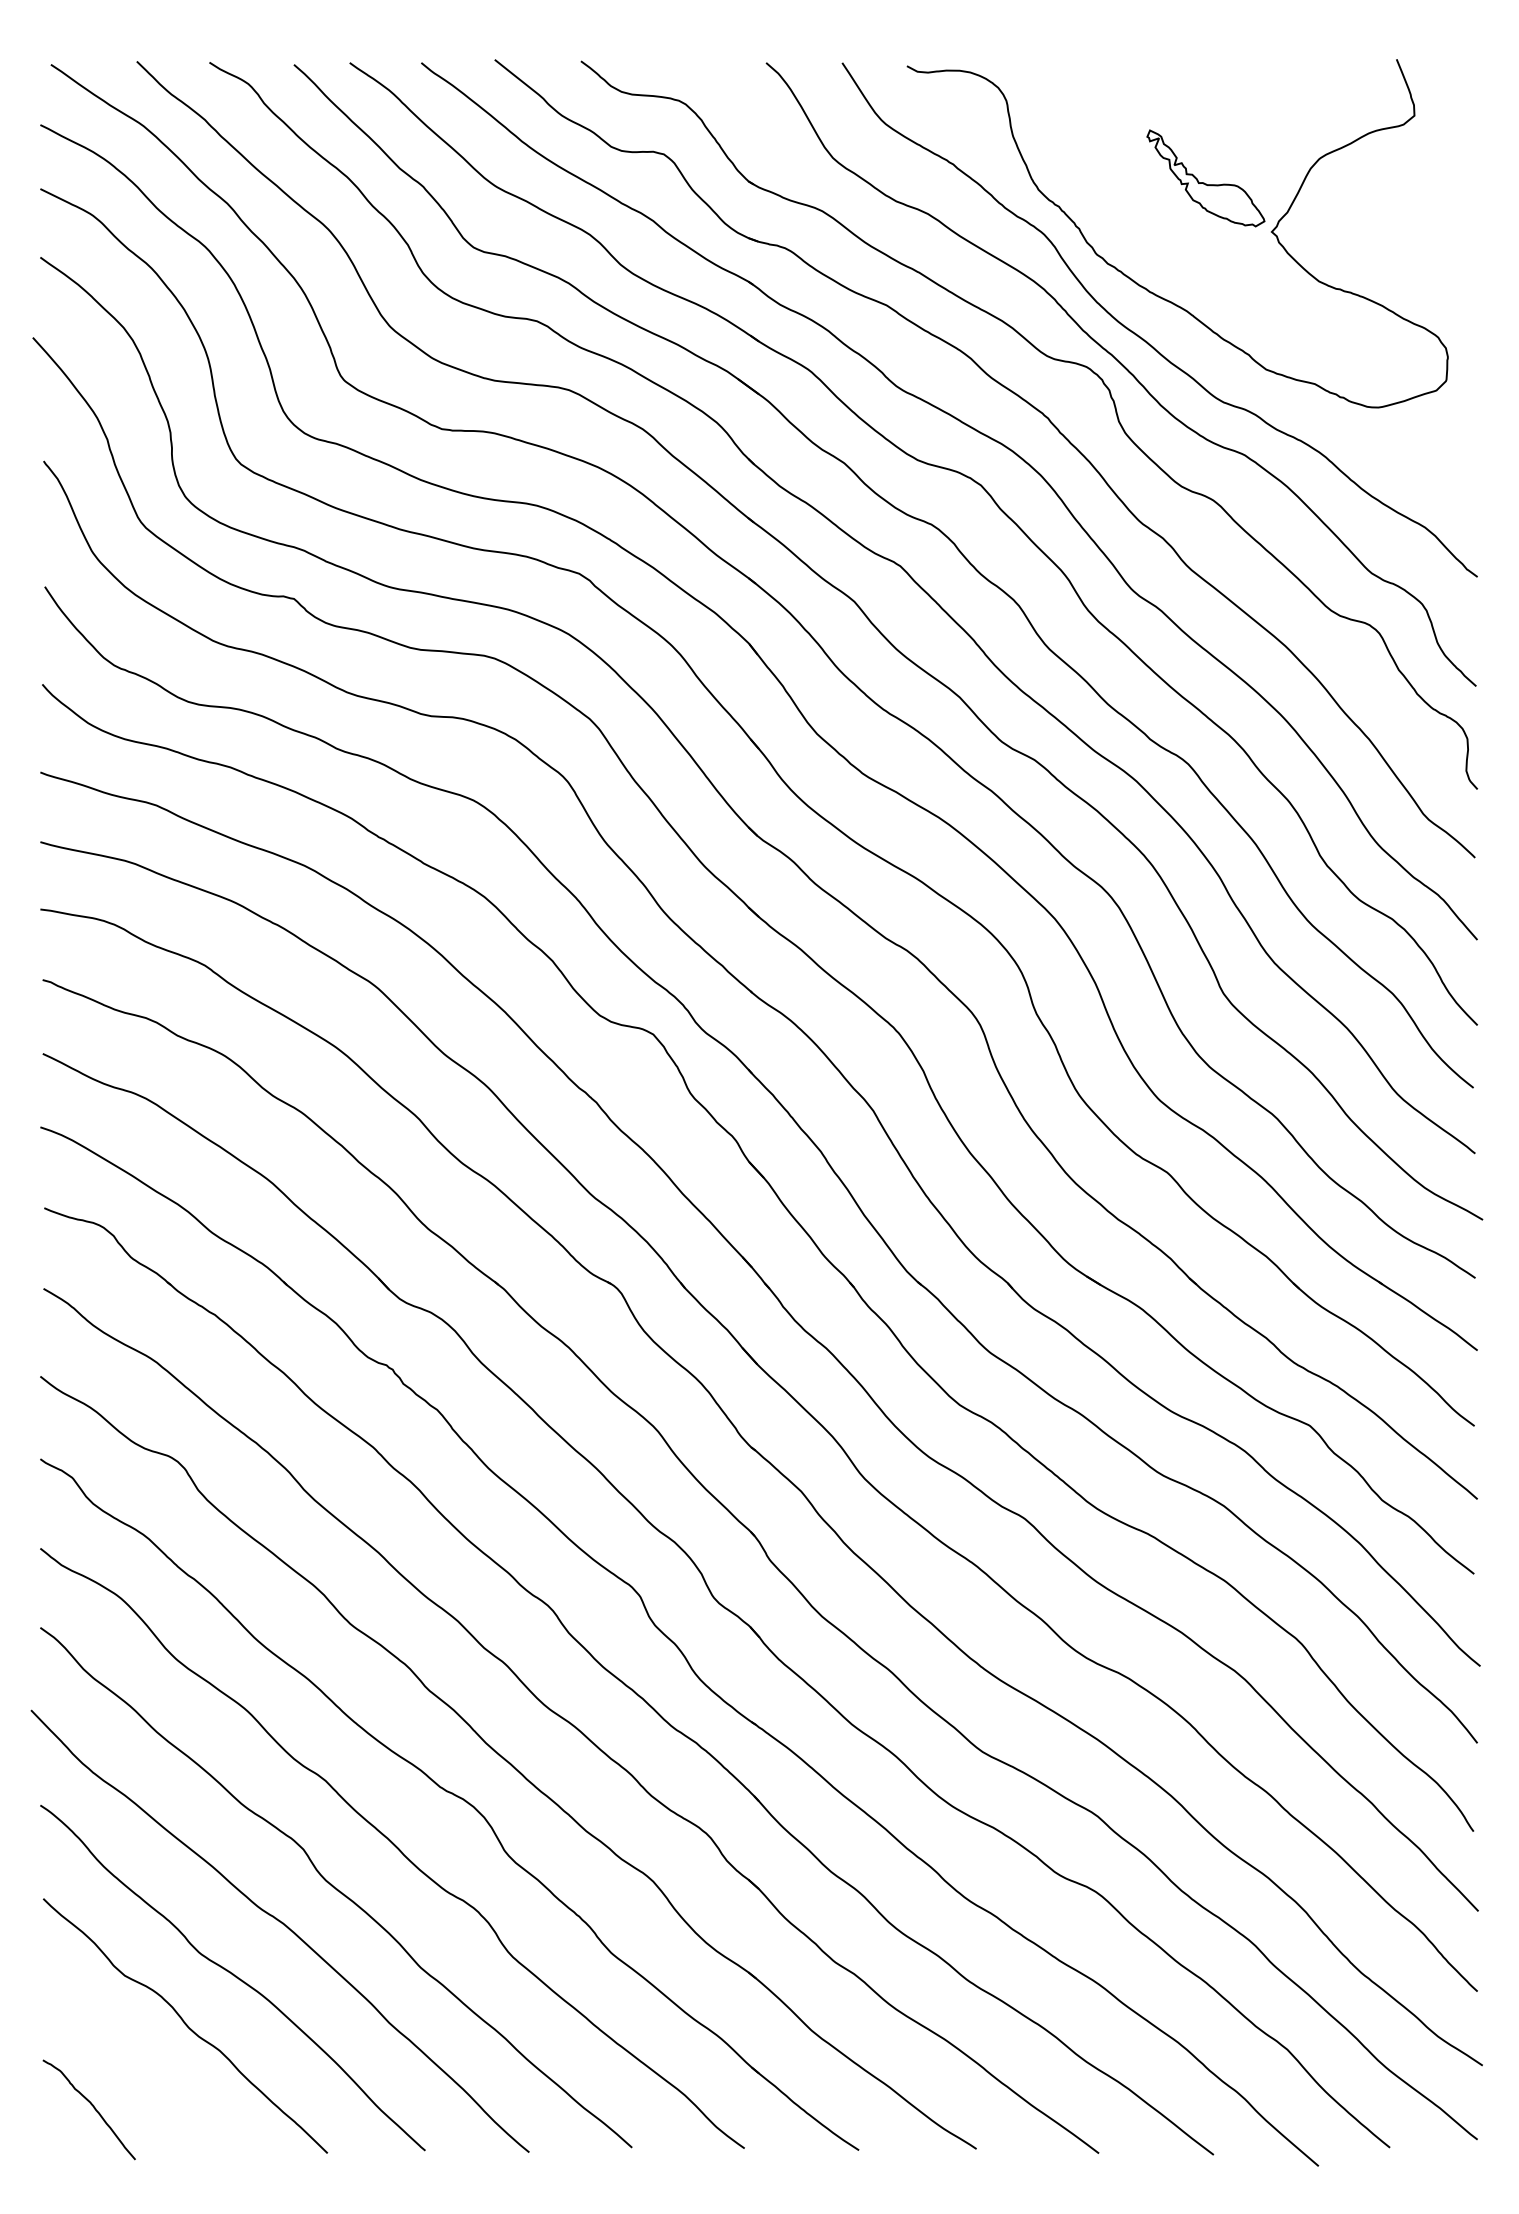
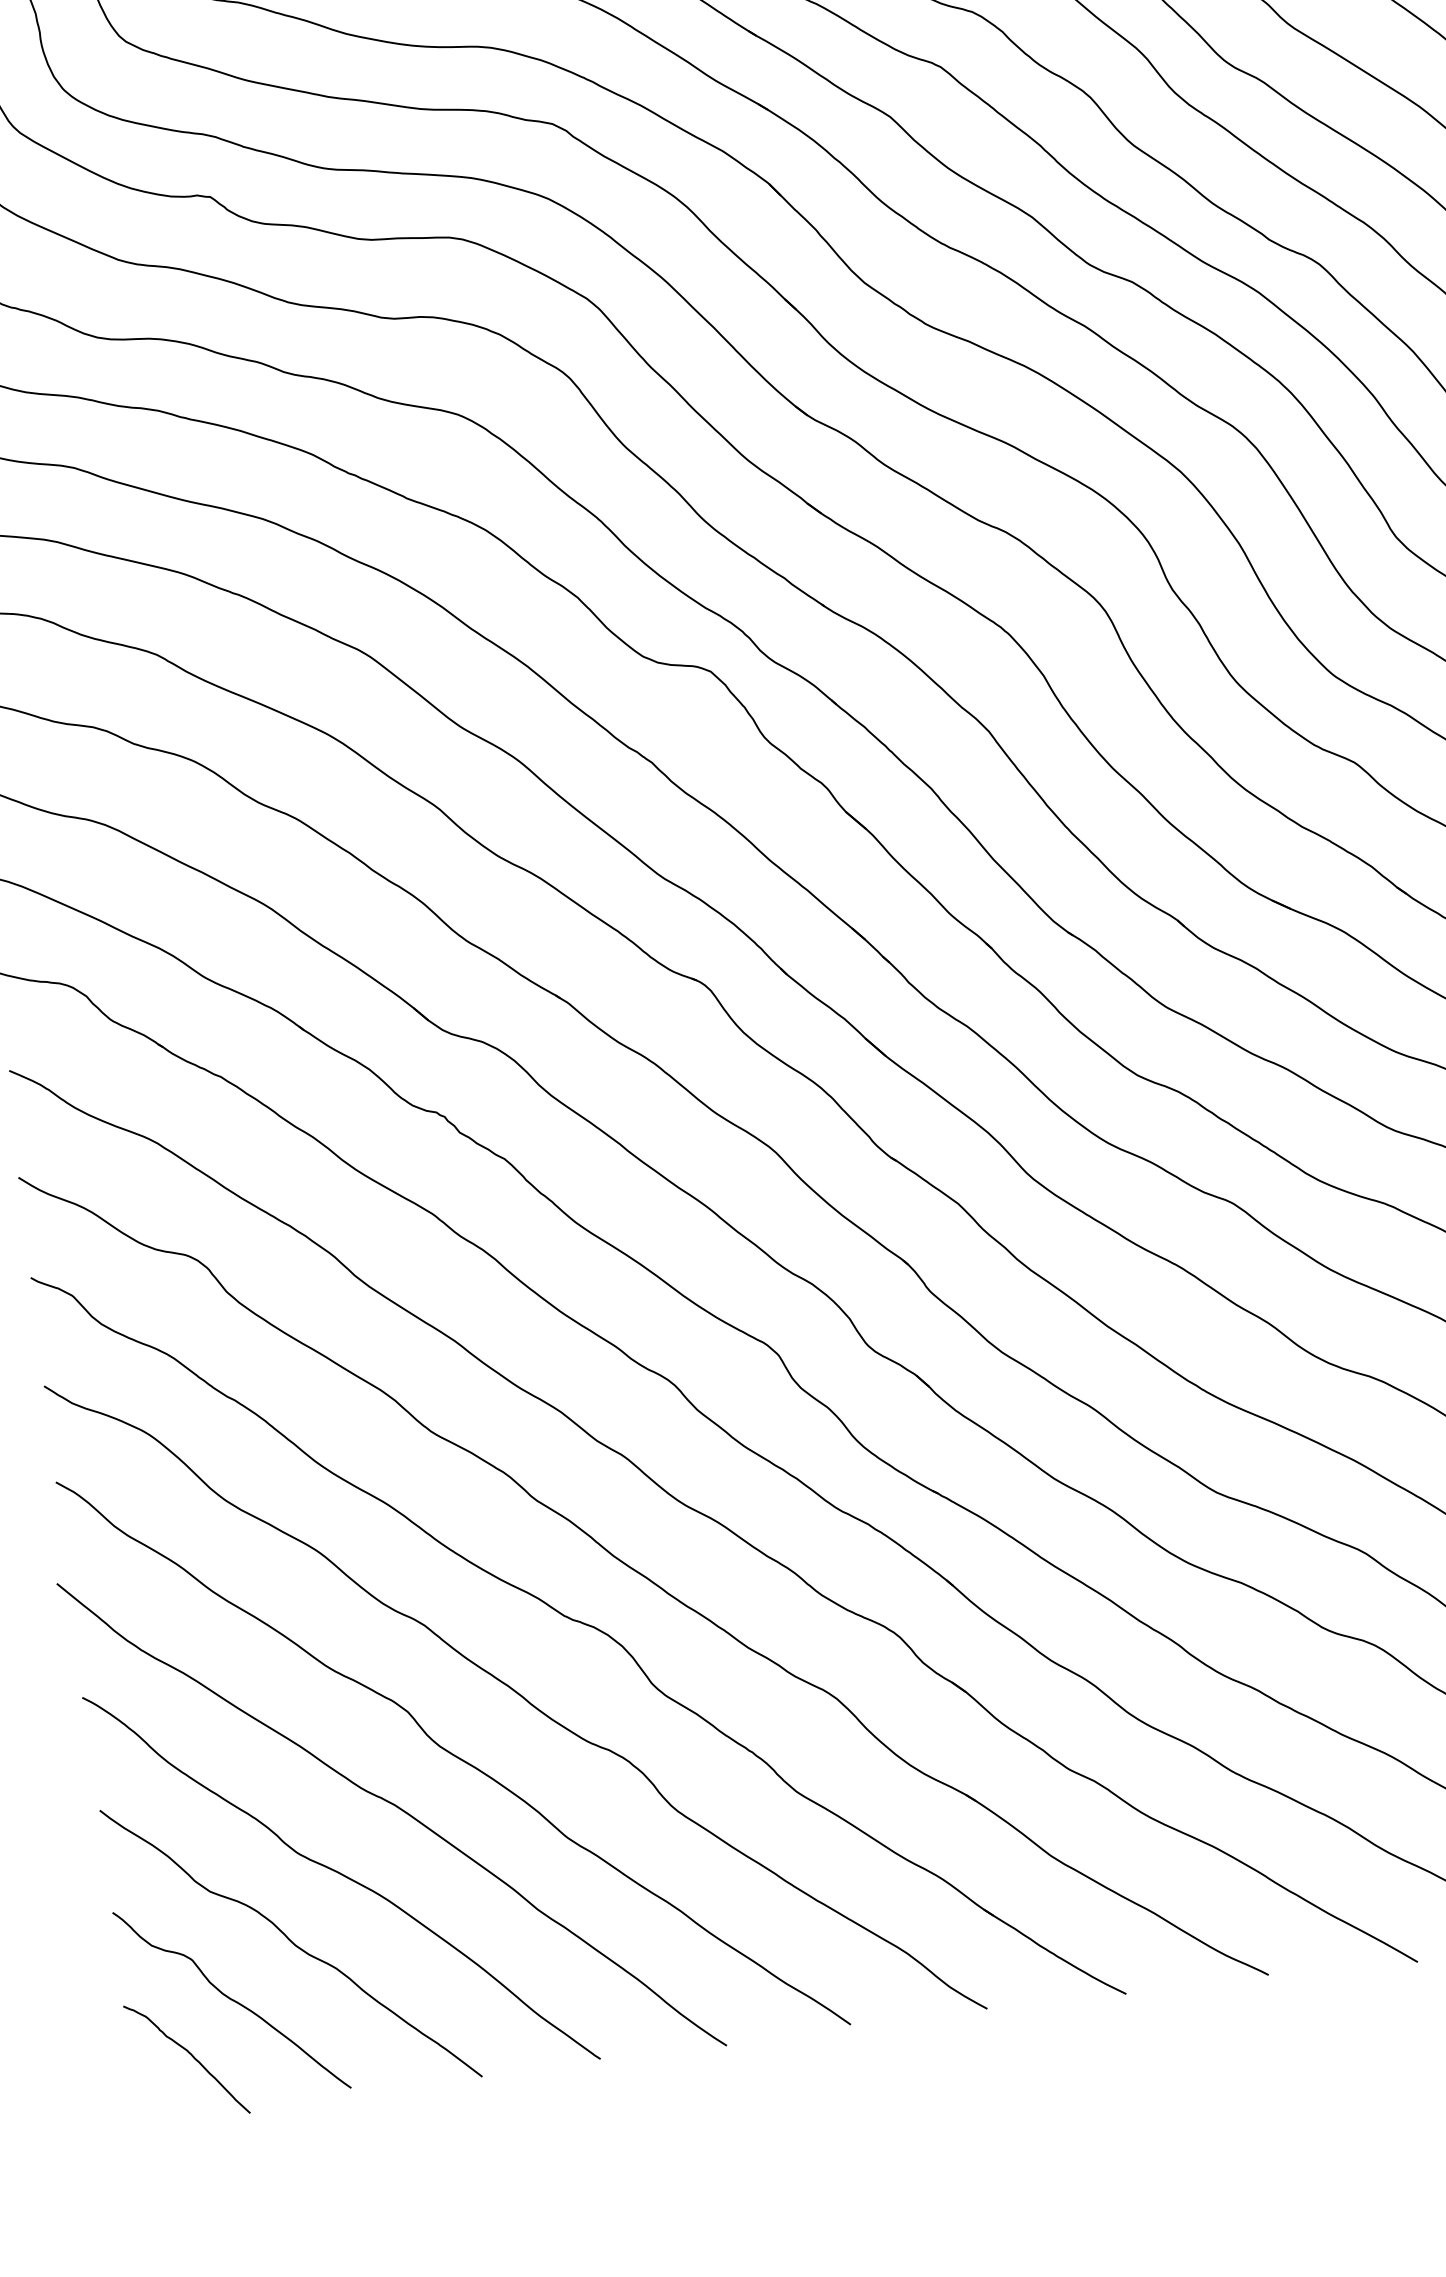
curve: (131, 2065) -> (231, 1999), added

